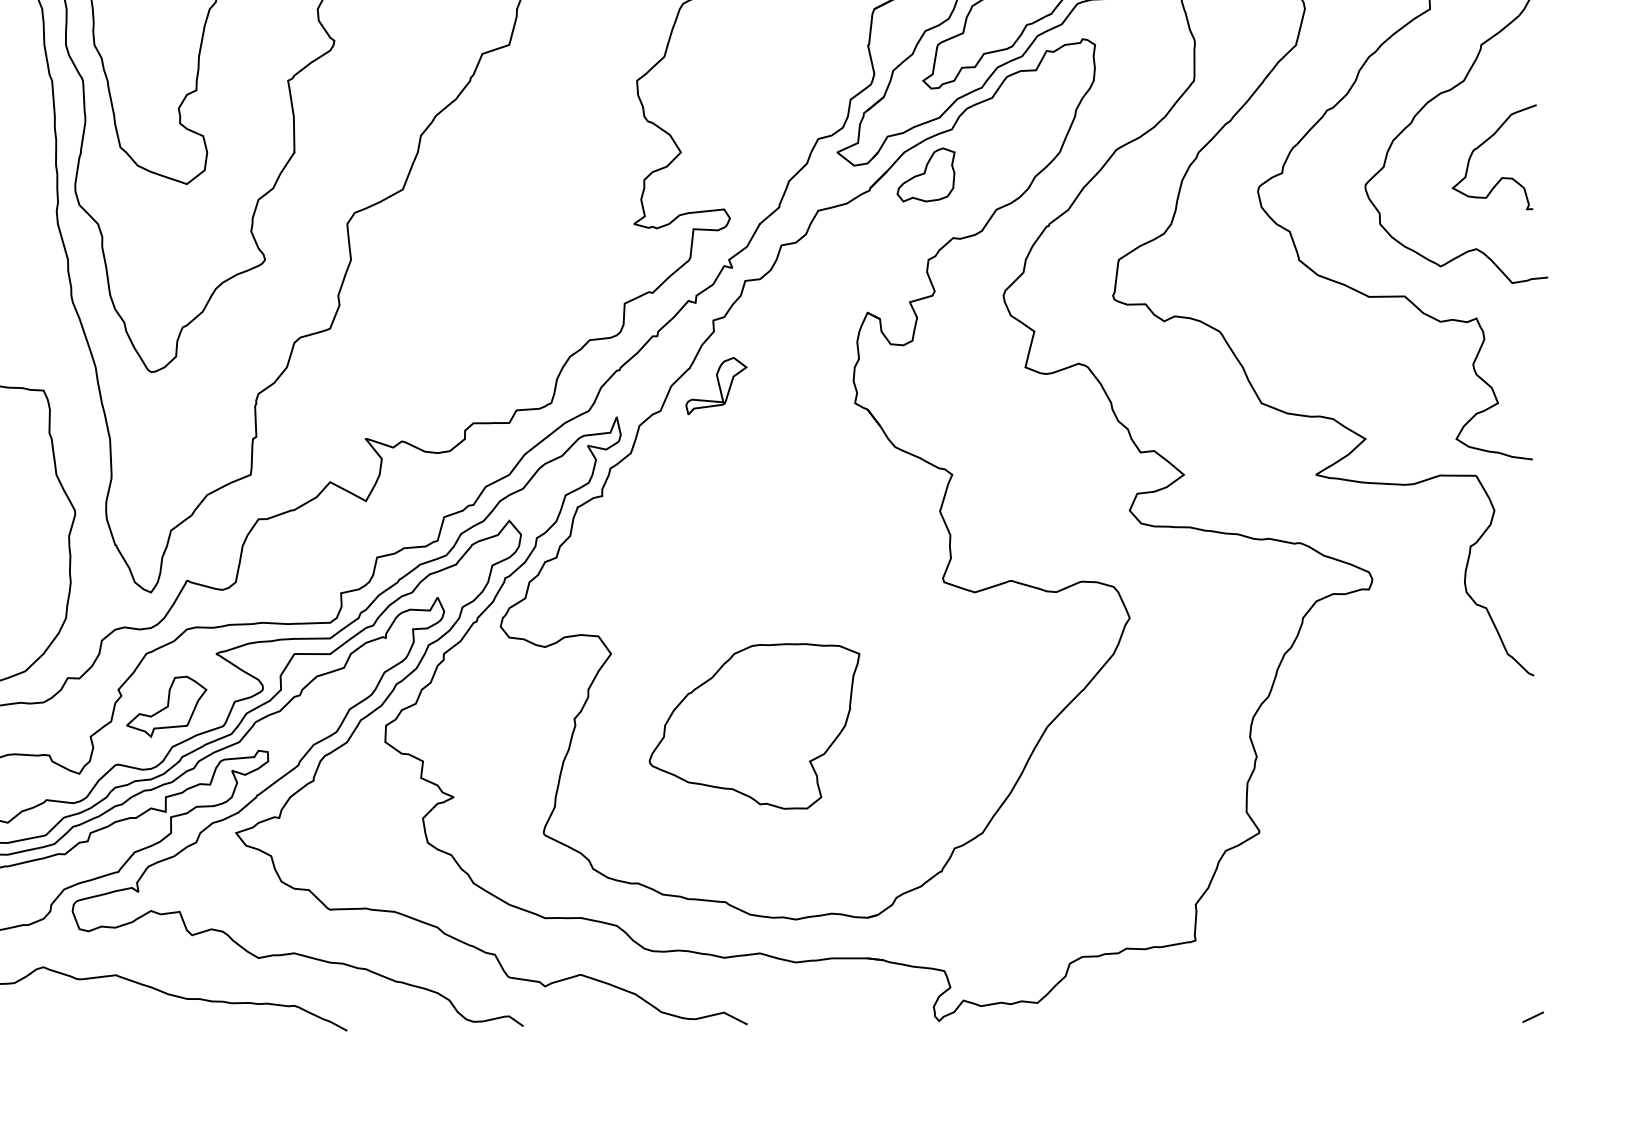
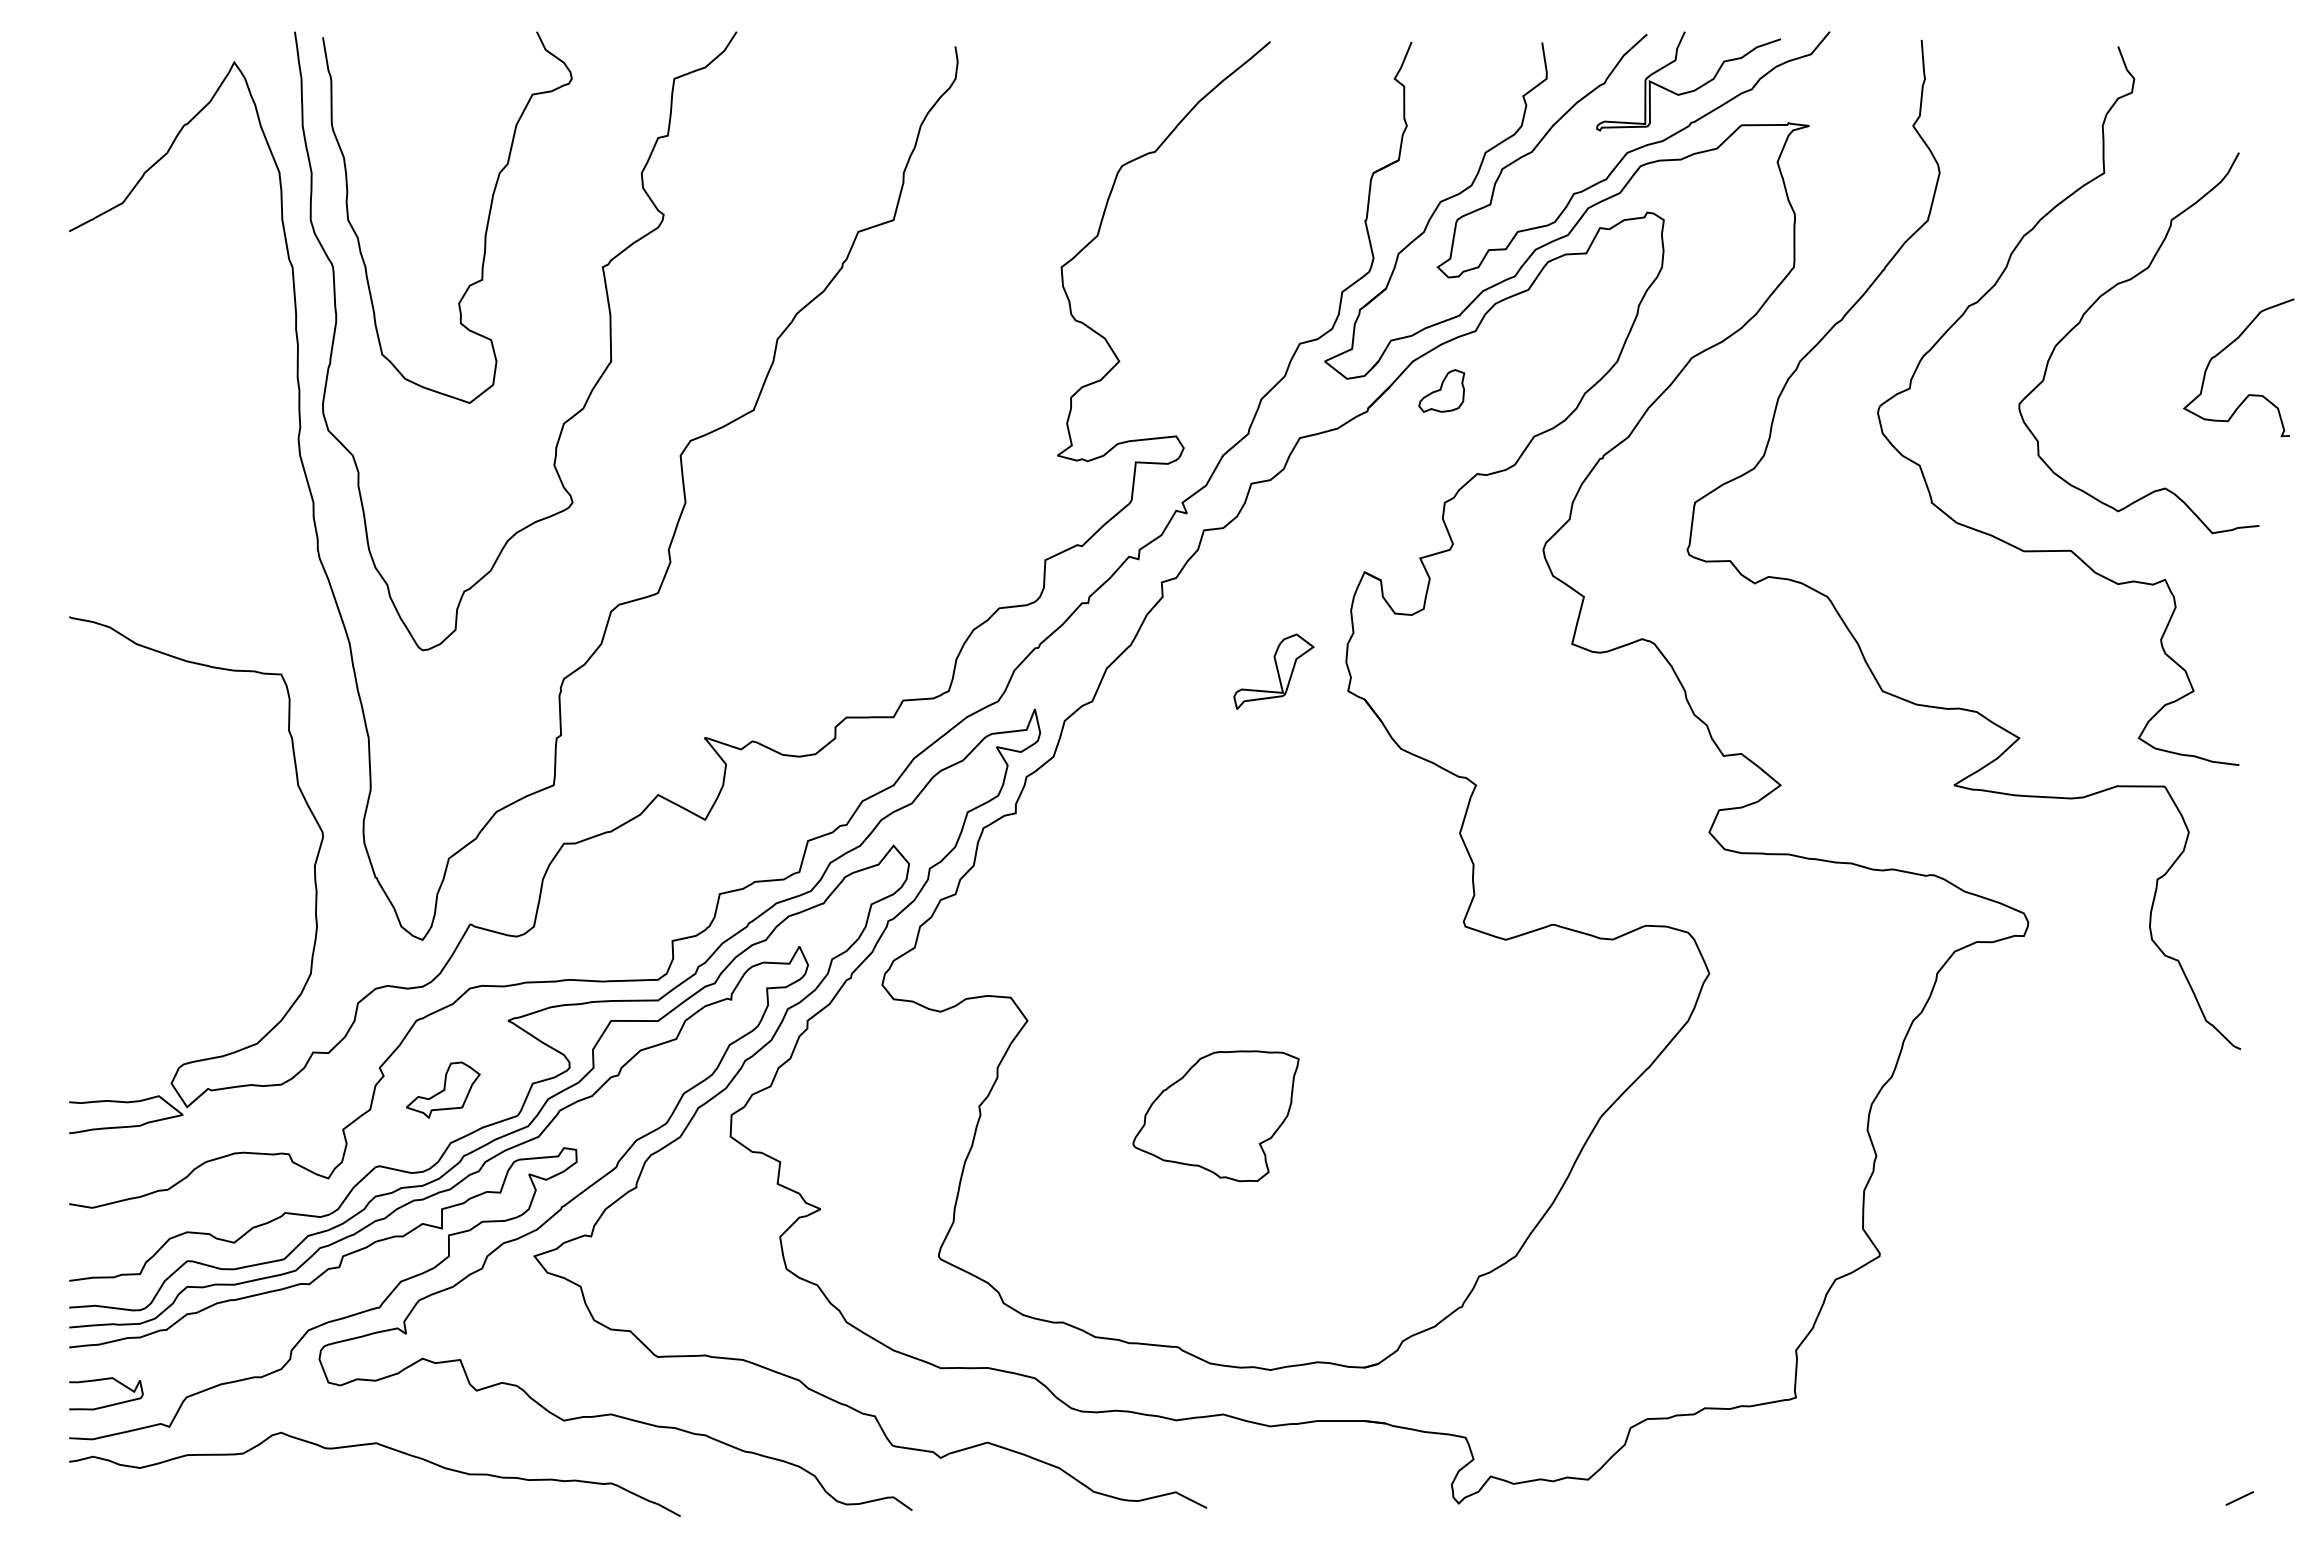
curve: (1483, 144) -> (2224, 350), moved
part: (926, 174) -> (1441, 390), size x0.6
part: (716, 385) -> (1273, 671), moved
part: (166, 706) -> (443, 1089), size x0.7
part: (754, 726) -> (1215, 1116), size x0.6

